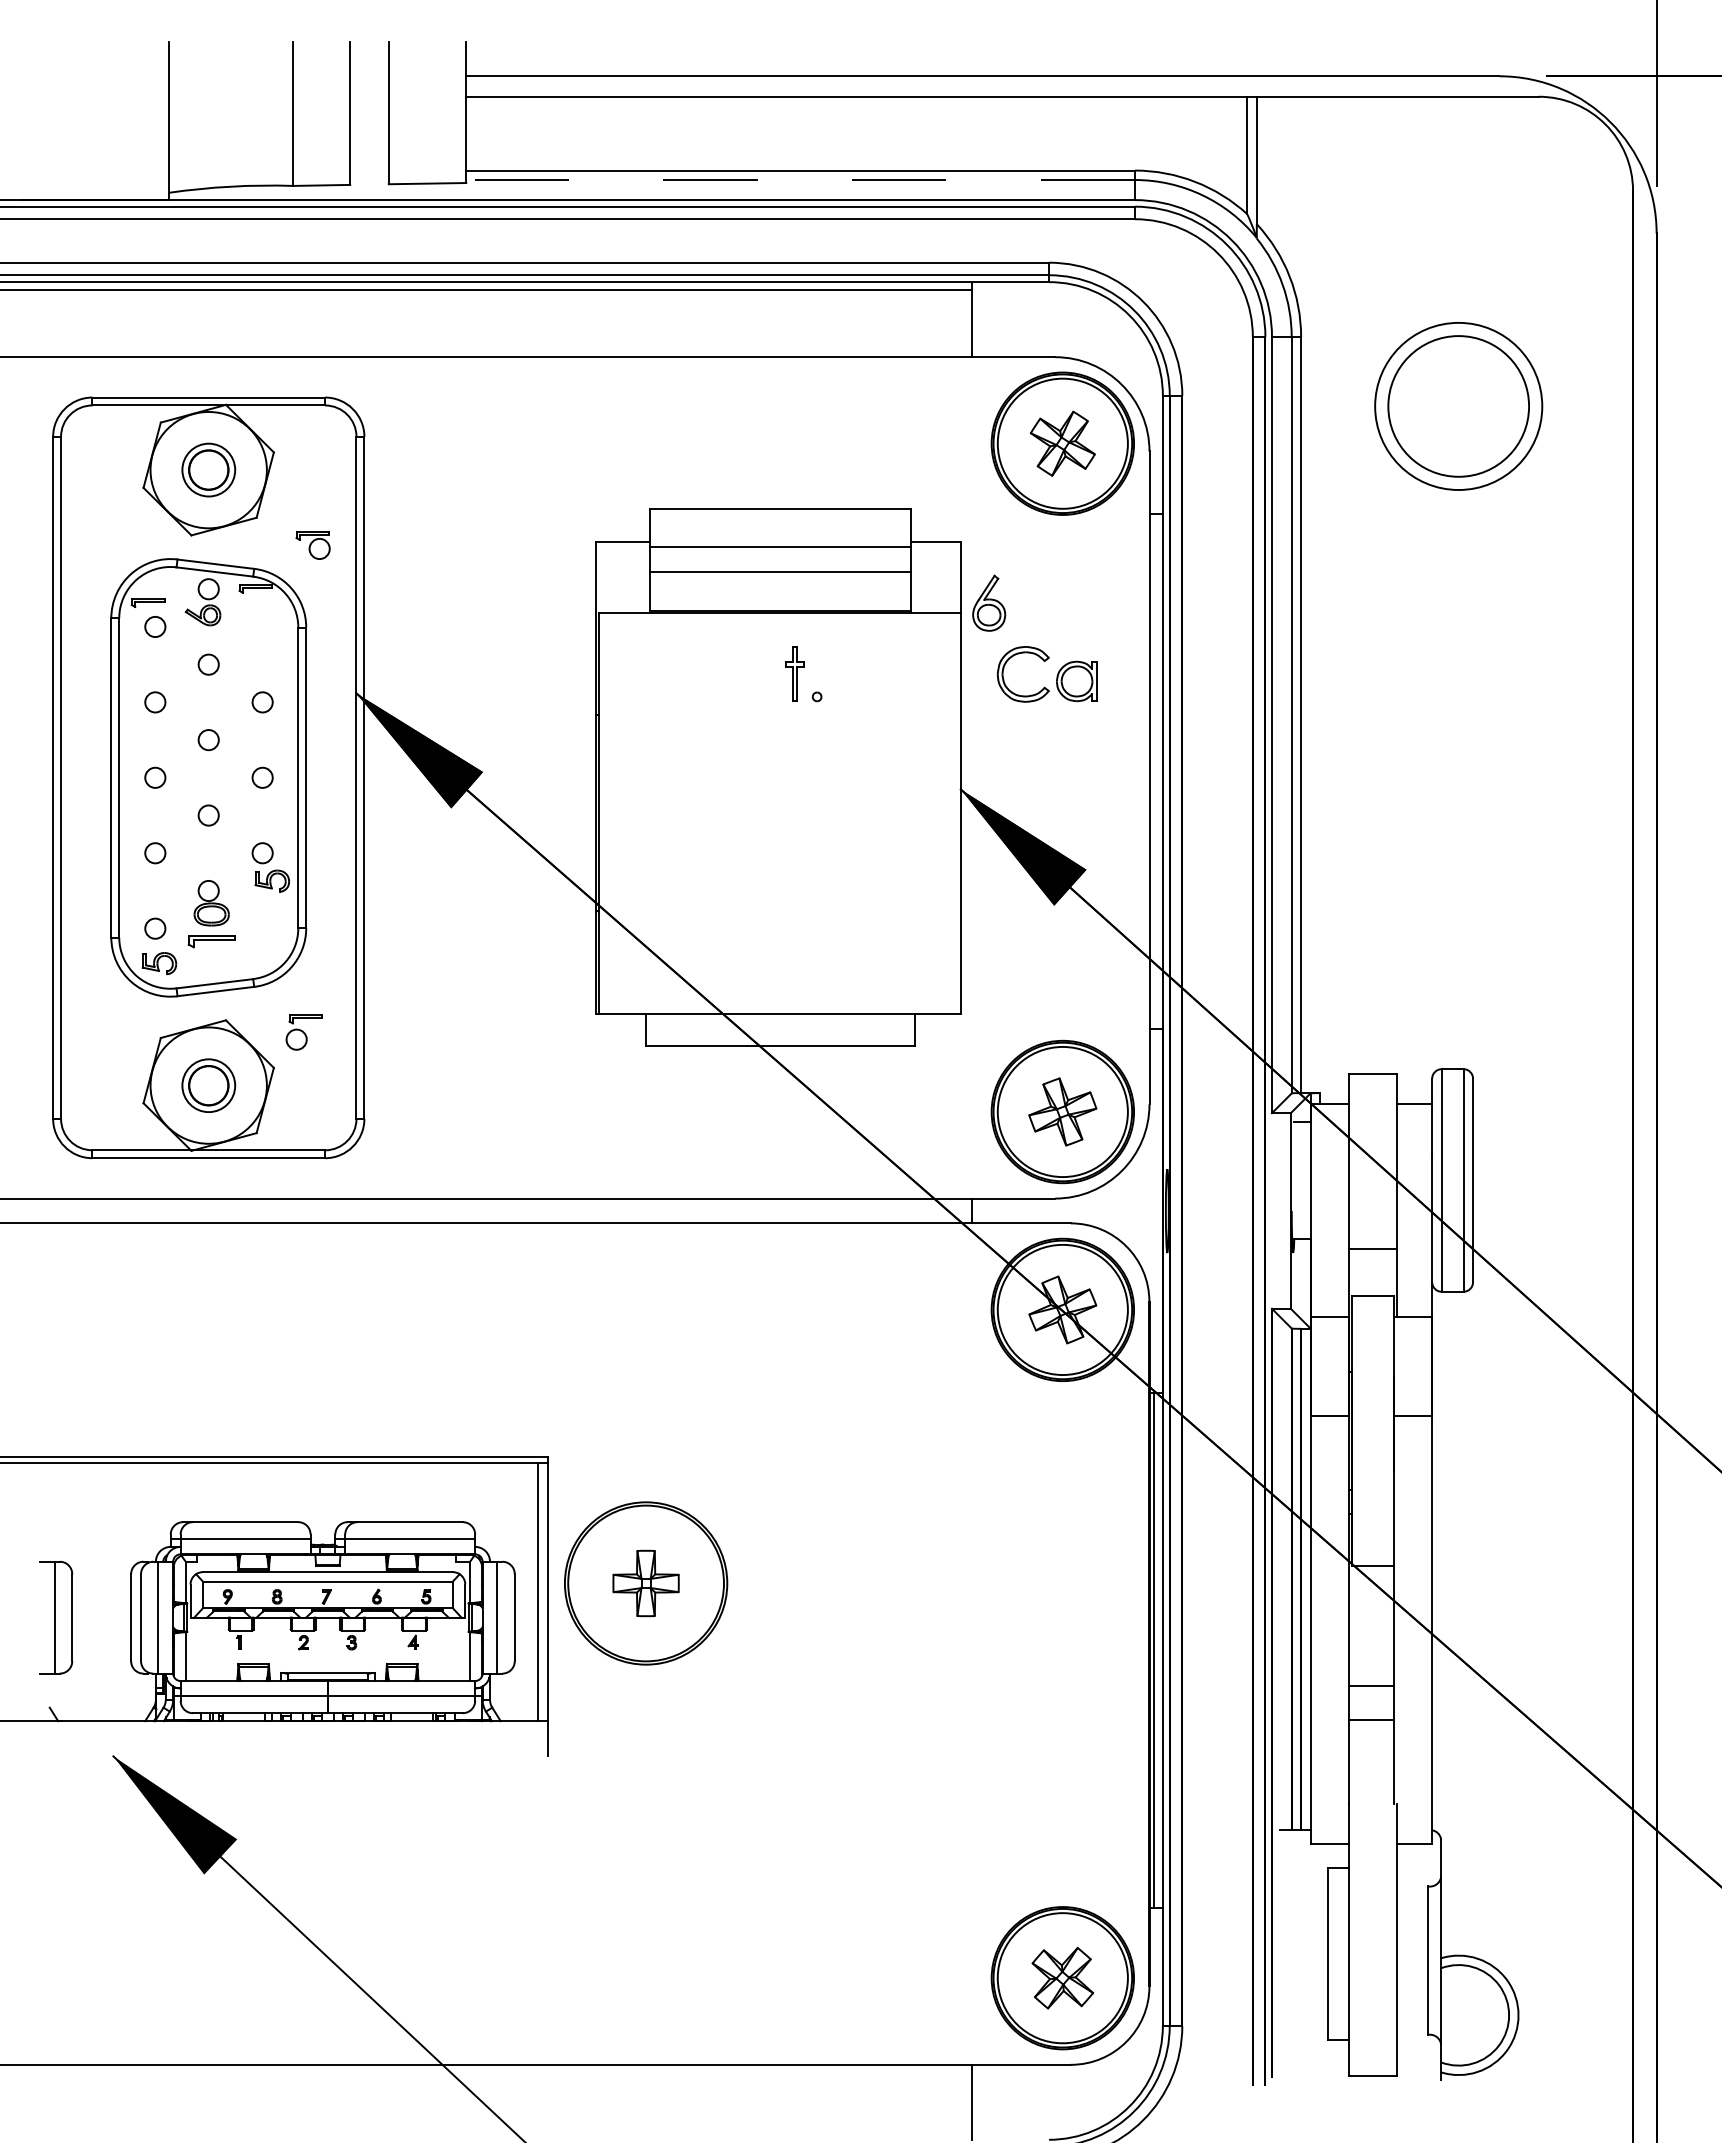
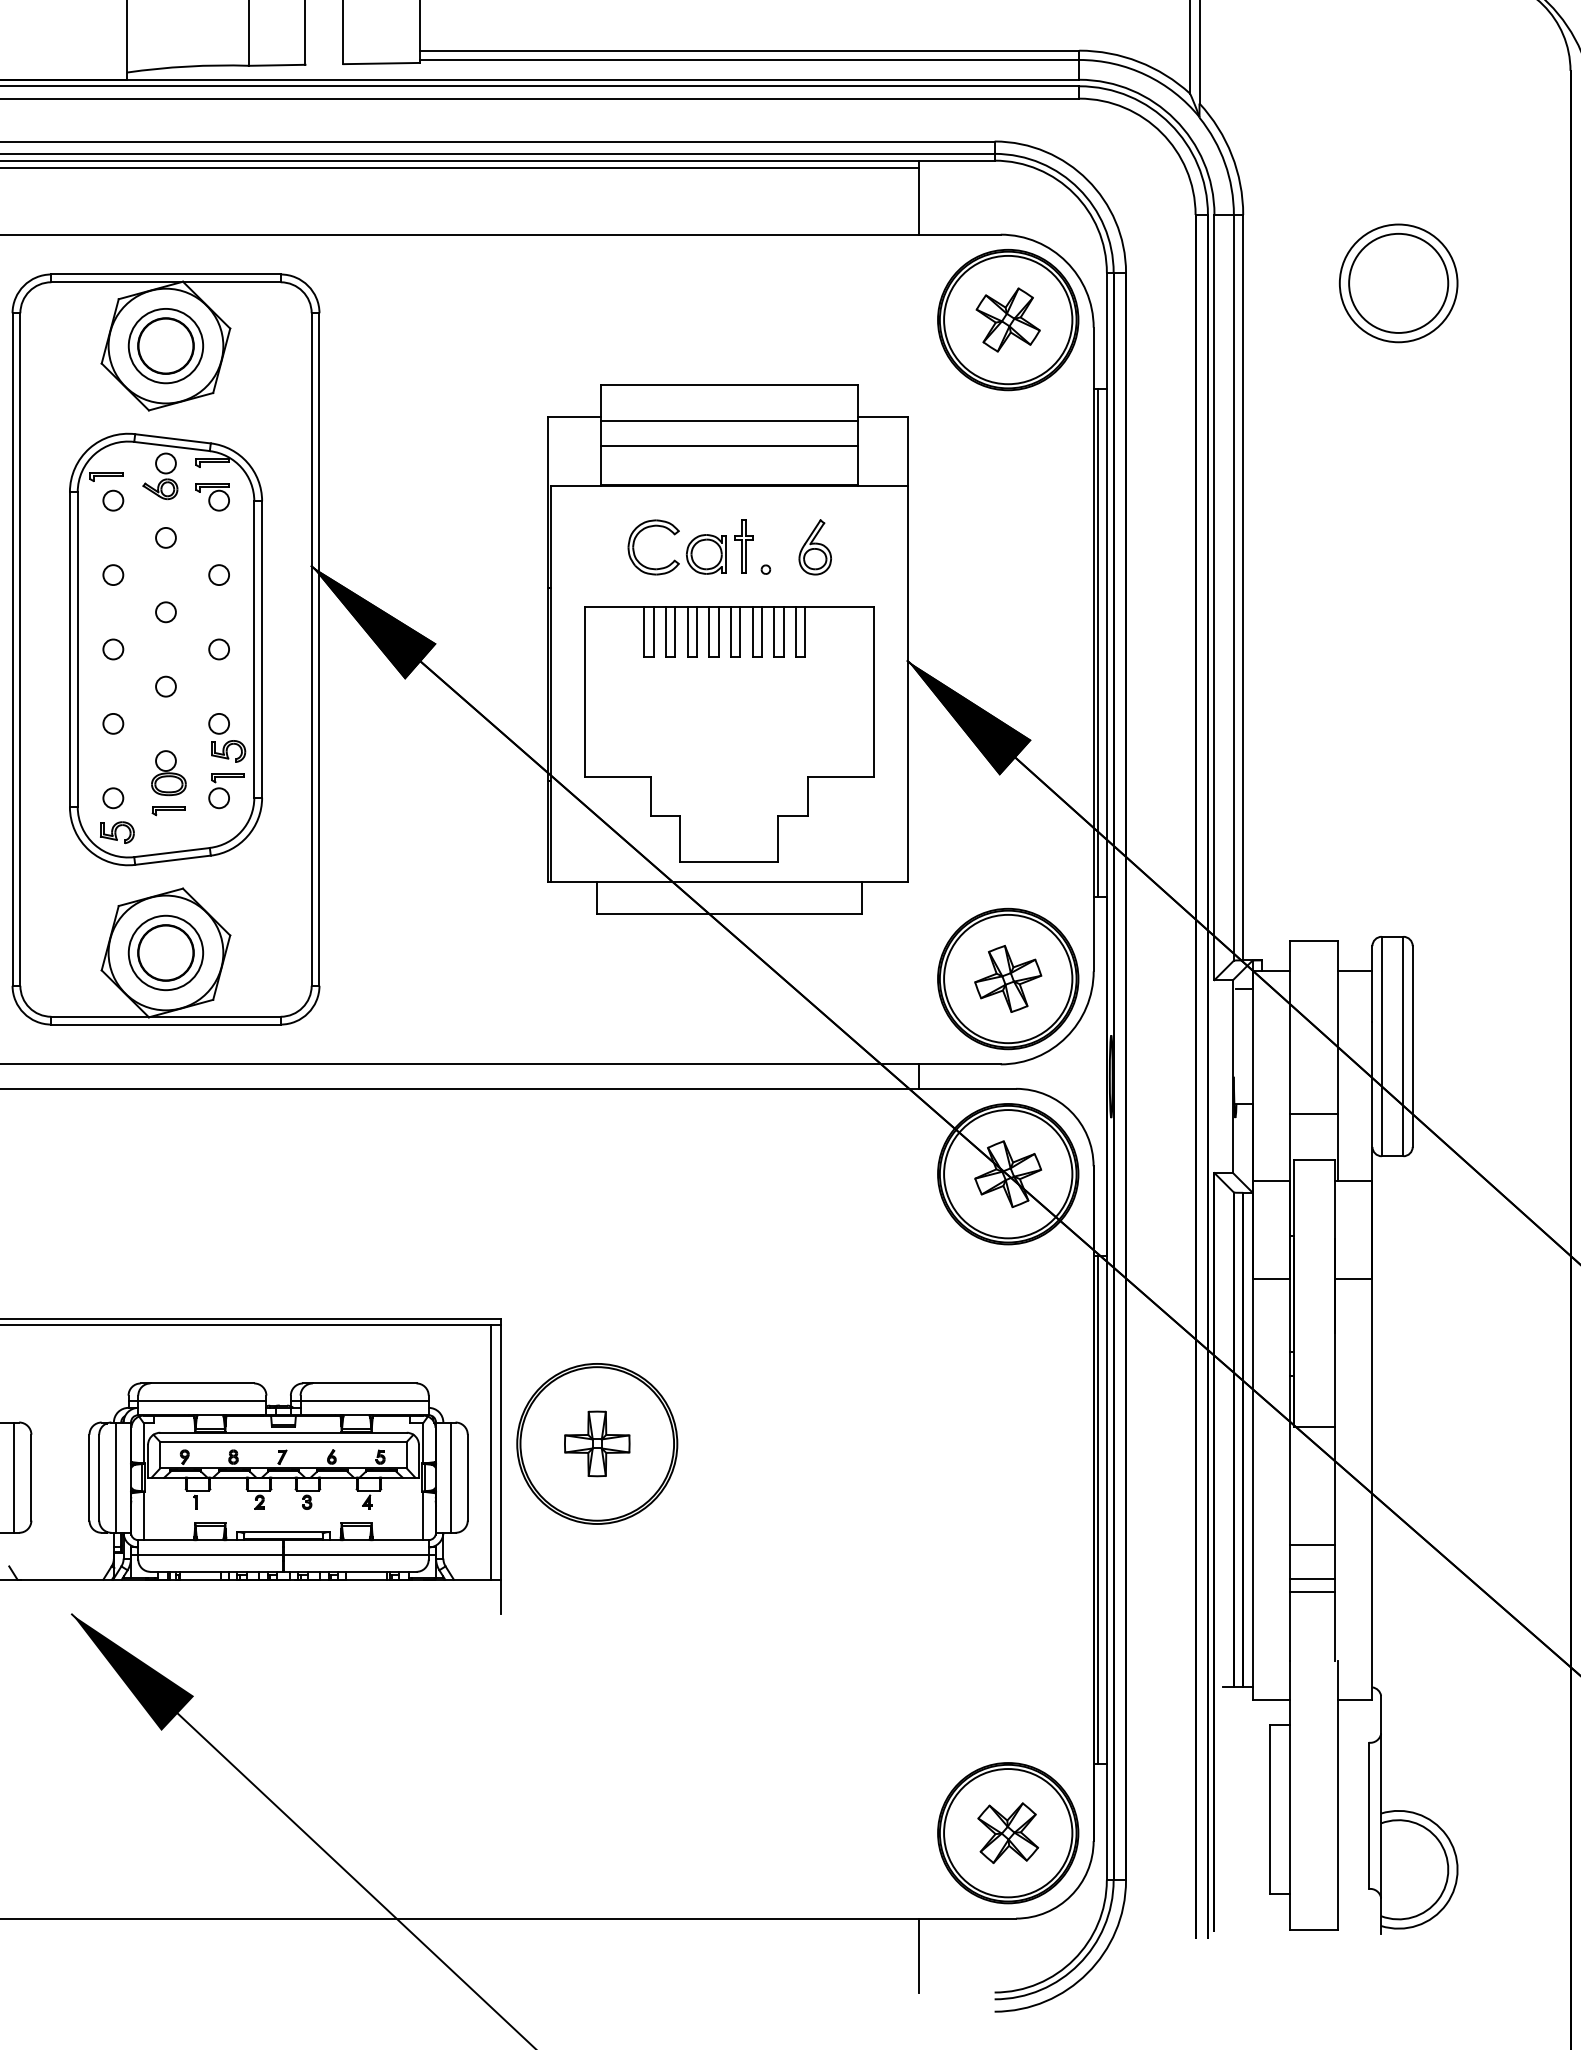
line: (800, 180) -> (749, 60), dashed -> solid
part: (1458, 406) -> (1398, 283), size x0.71
part: (208, 469) -> (165, 345), size x1.43
part: (312, 545) -> (212, 497), moved
part: (989, 602) -> (815, 546), moved
part: (1056, 676) -> (686, 549), moved
line: (1153, 770) -> (1097, 642), added
part: (779, 863) -> (728, 733), added
part: (211, 941) -> (168, 810), size x0.71
part: (303, 1032) -> (225, 791), moved
part: (208, 1085) -> (165, 952), size x1.43
line: (1371, 1733) -> (1312, 1591), added

